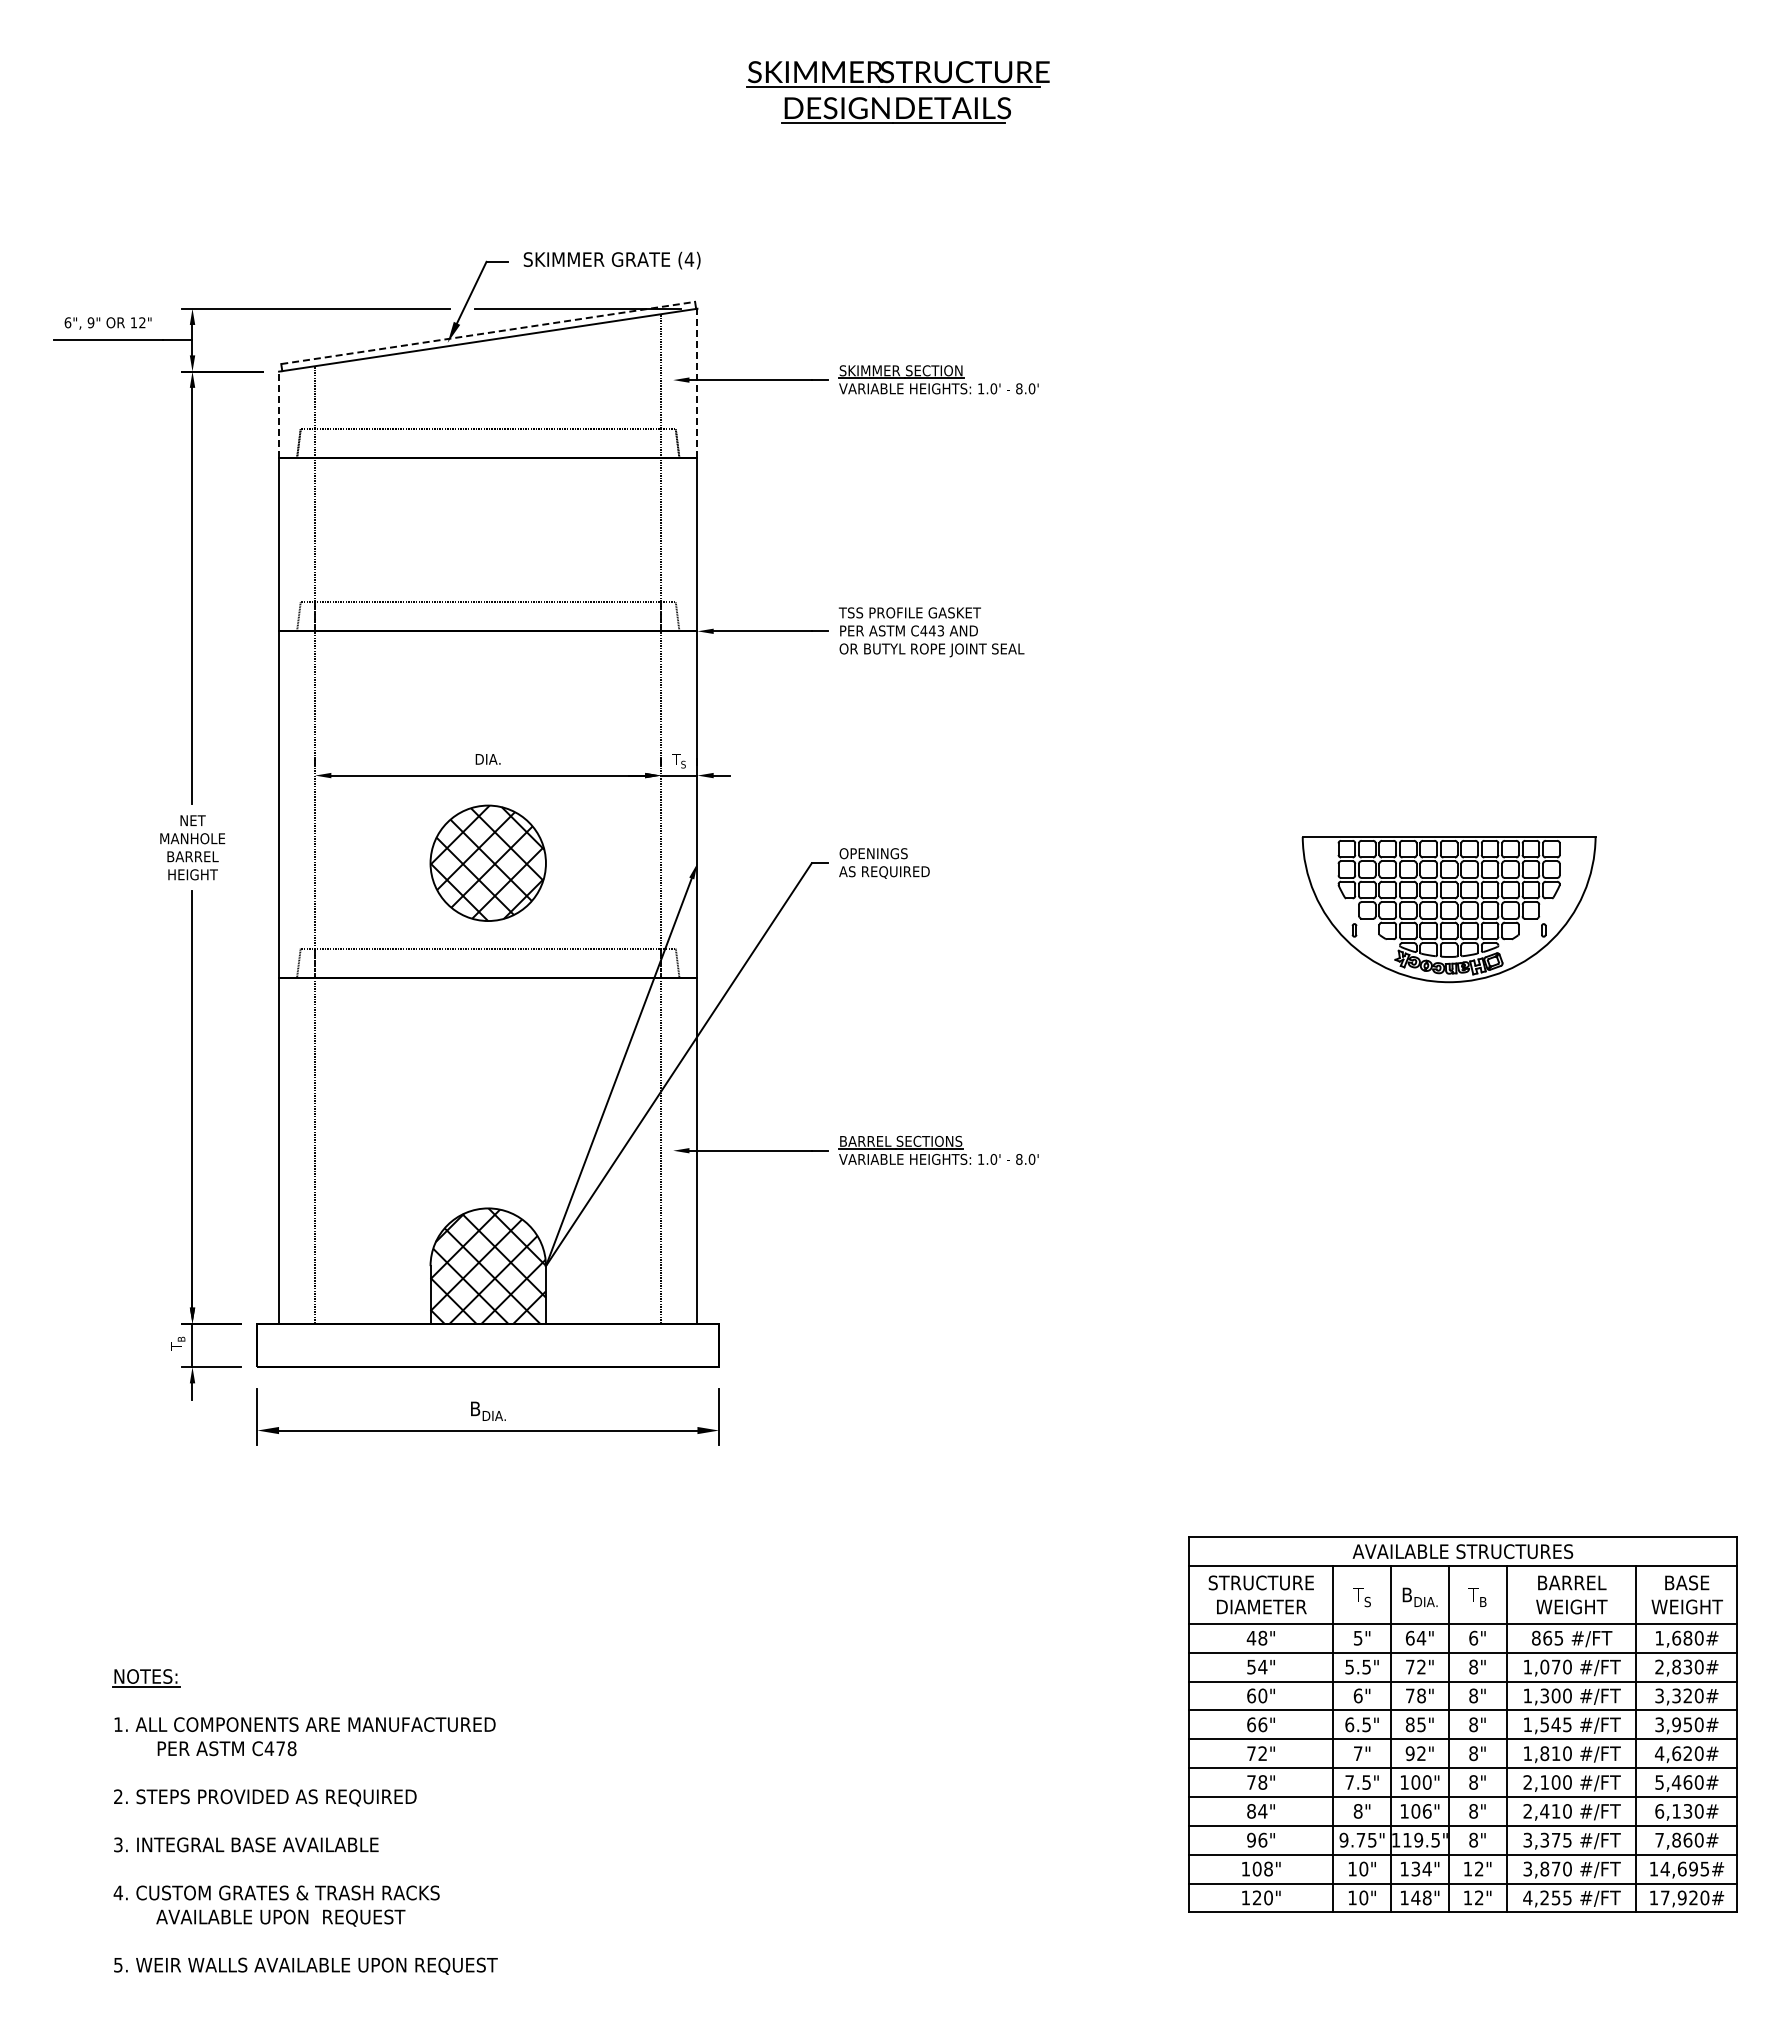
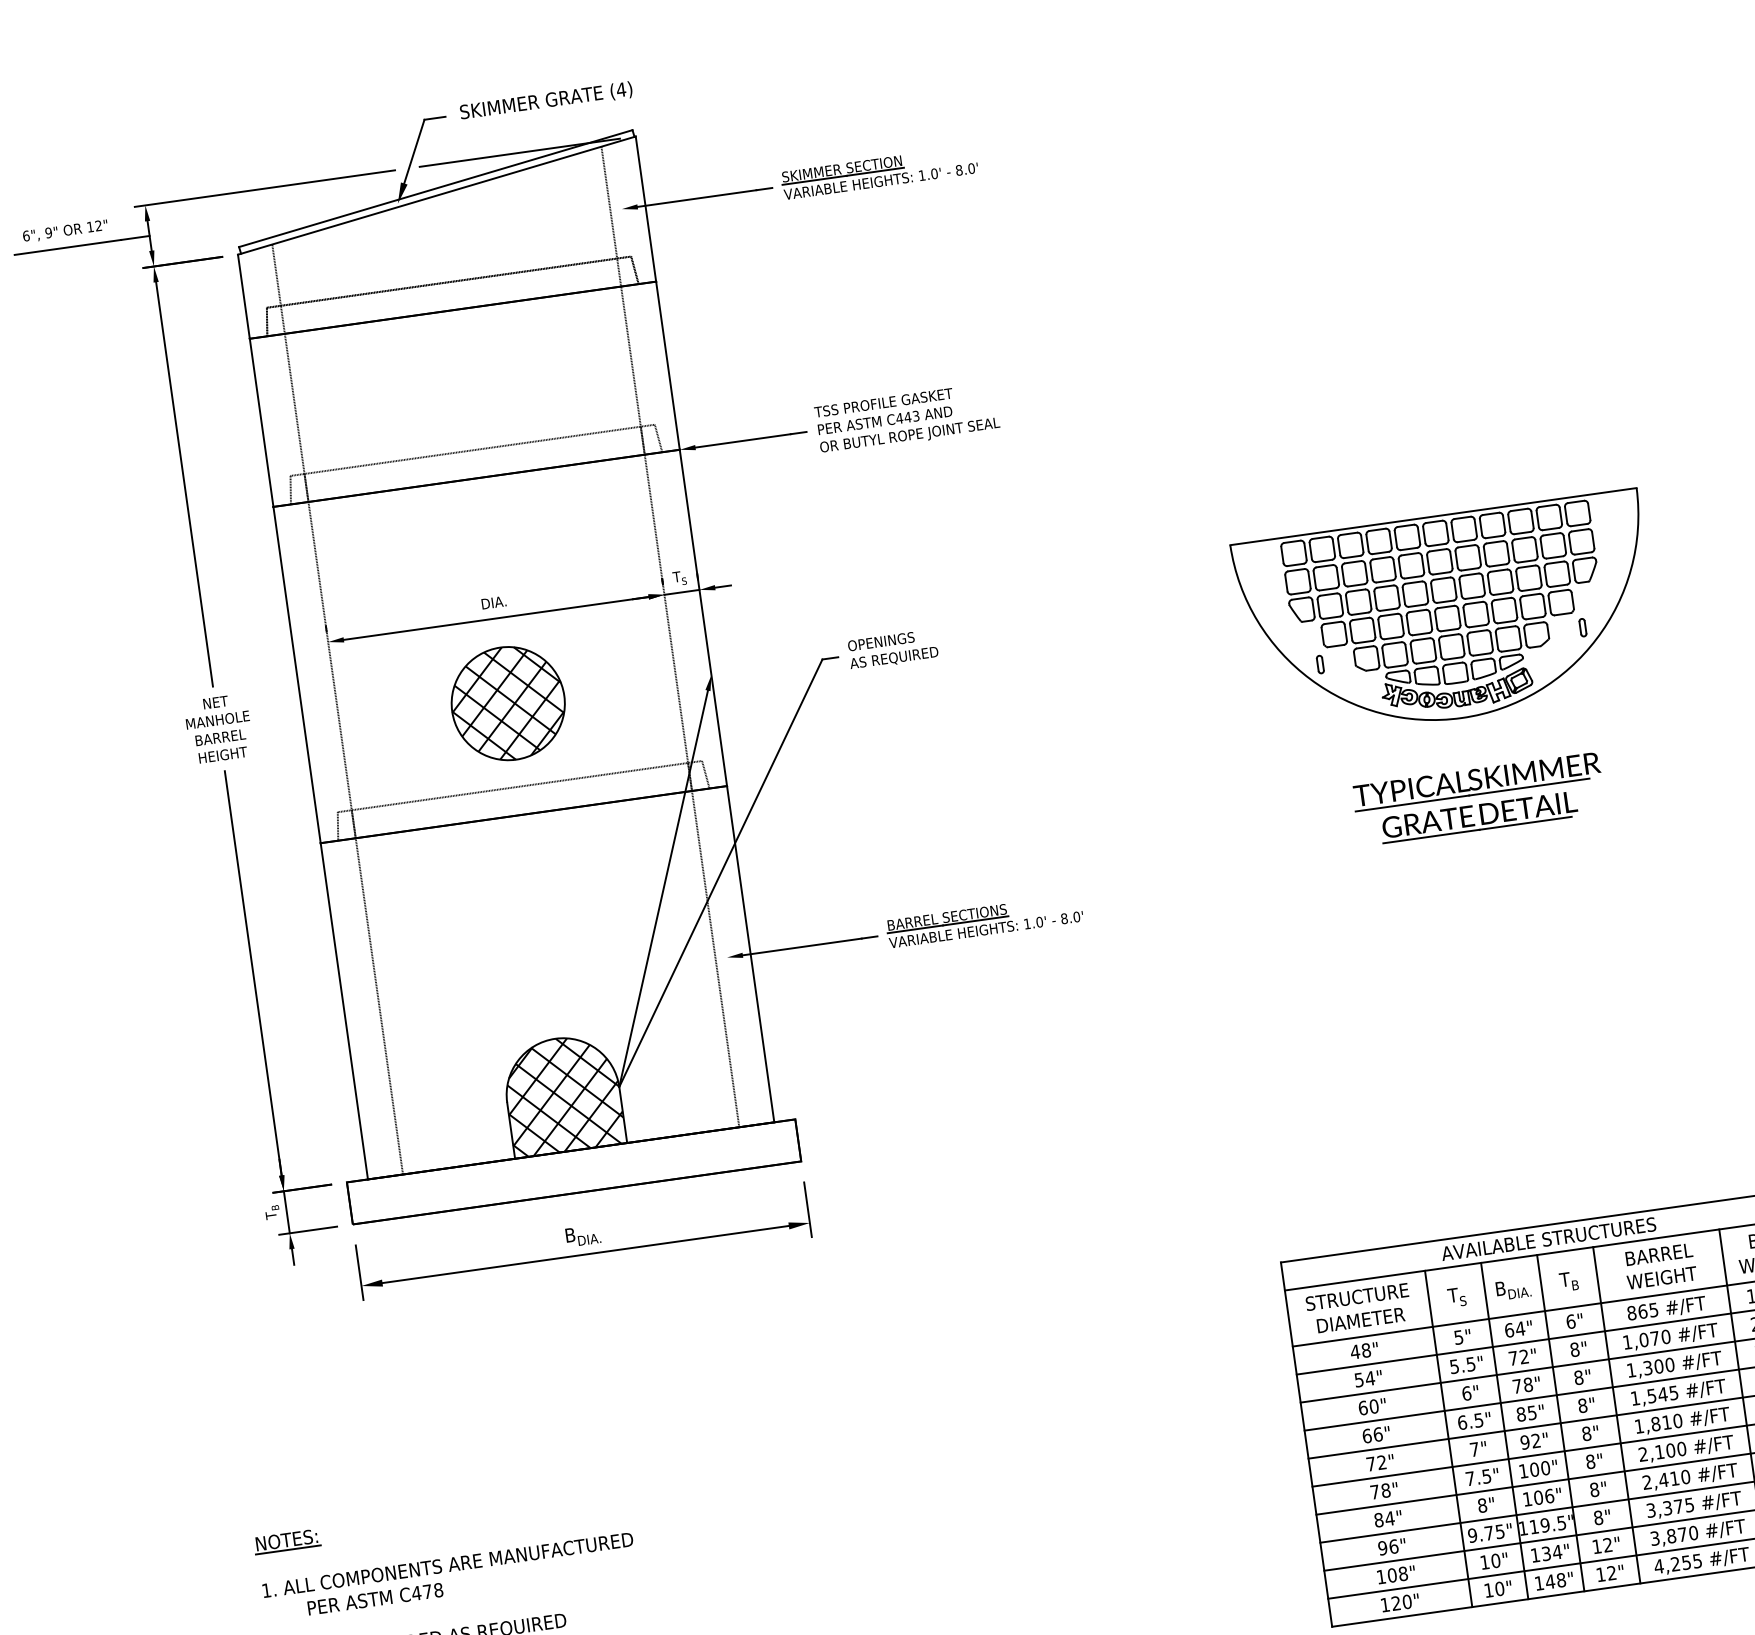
line: (488, 332) -> (436, 188), dashed -> solid
line: (697, 383) -> (645, 209), dashed -> solid
line: (279, 414) -> (244, 296), dashed -> solid
part: (1449, 909) -> (1448, 617), size x1.43
part: (1455, 1097) -> (1479, 799), added

